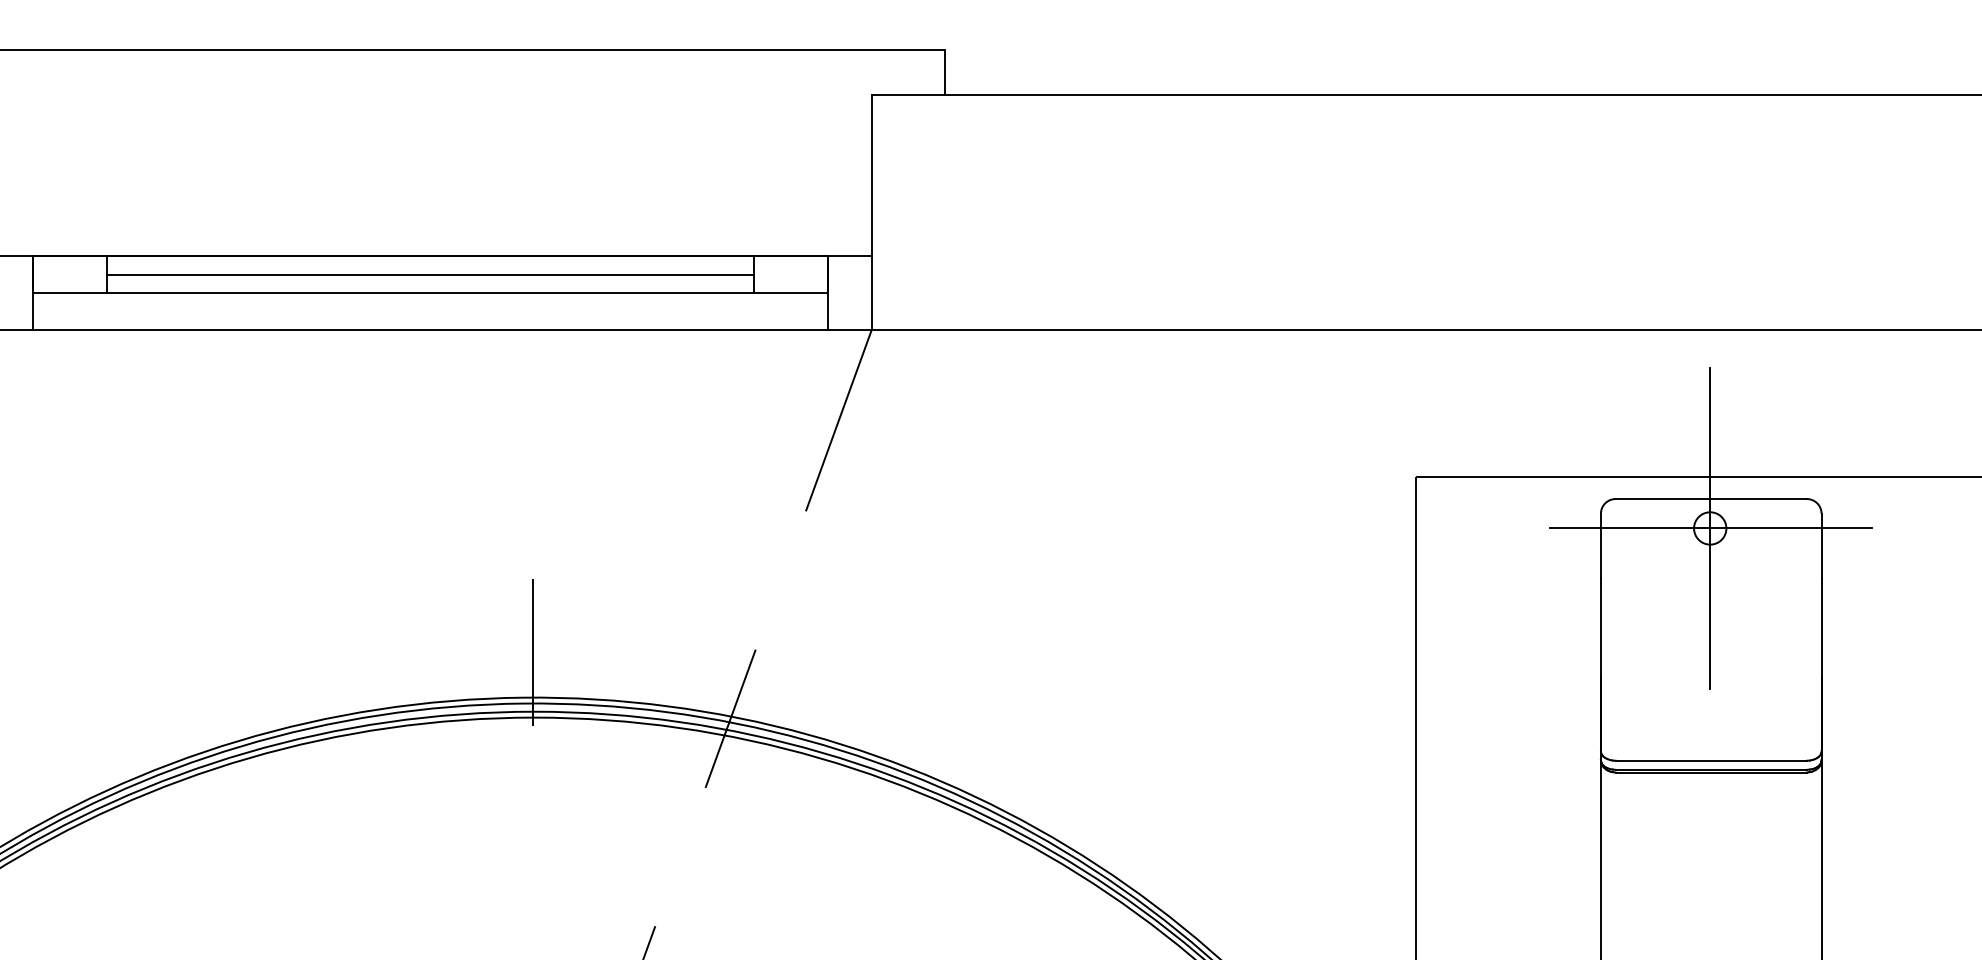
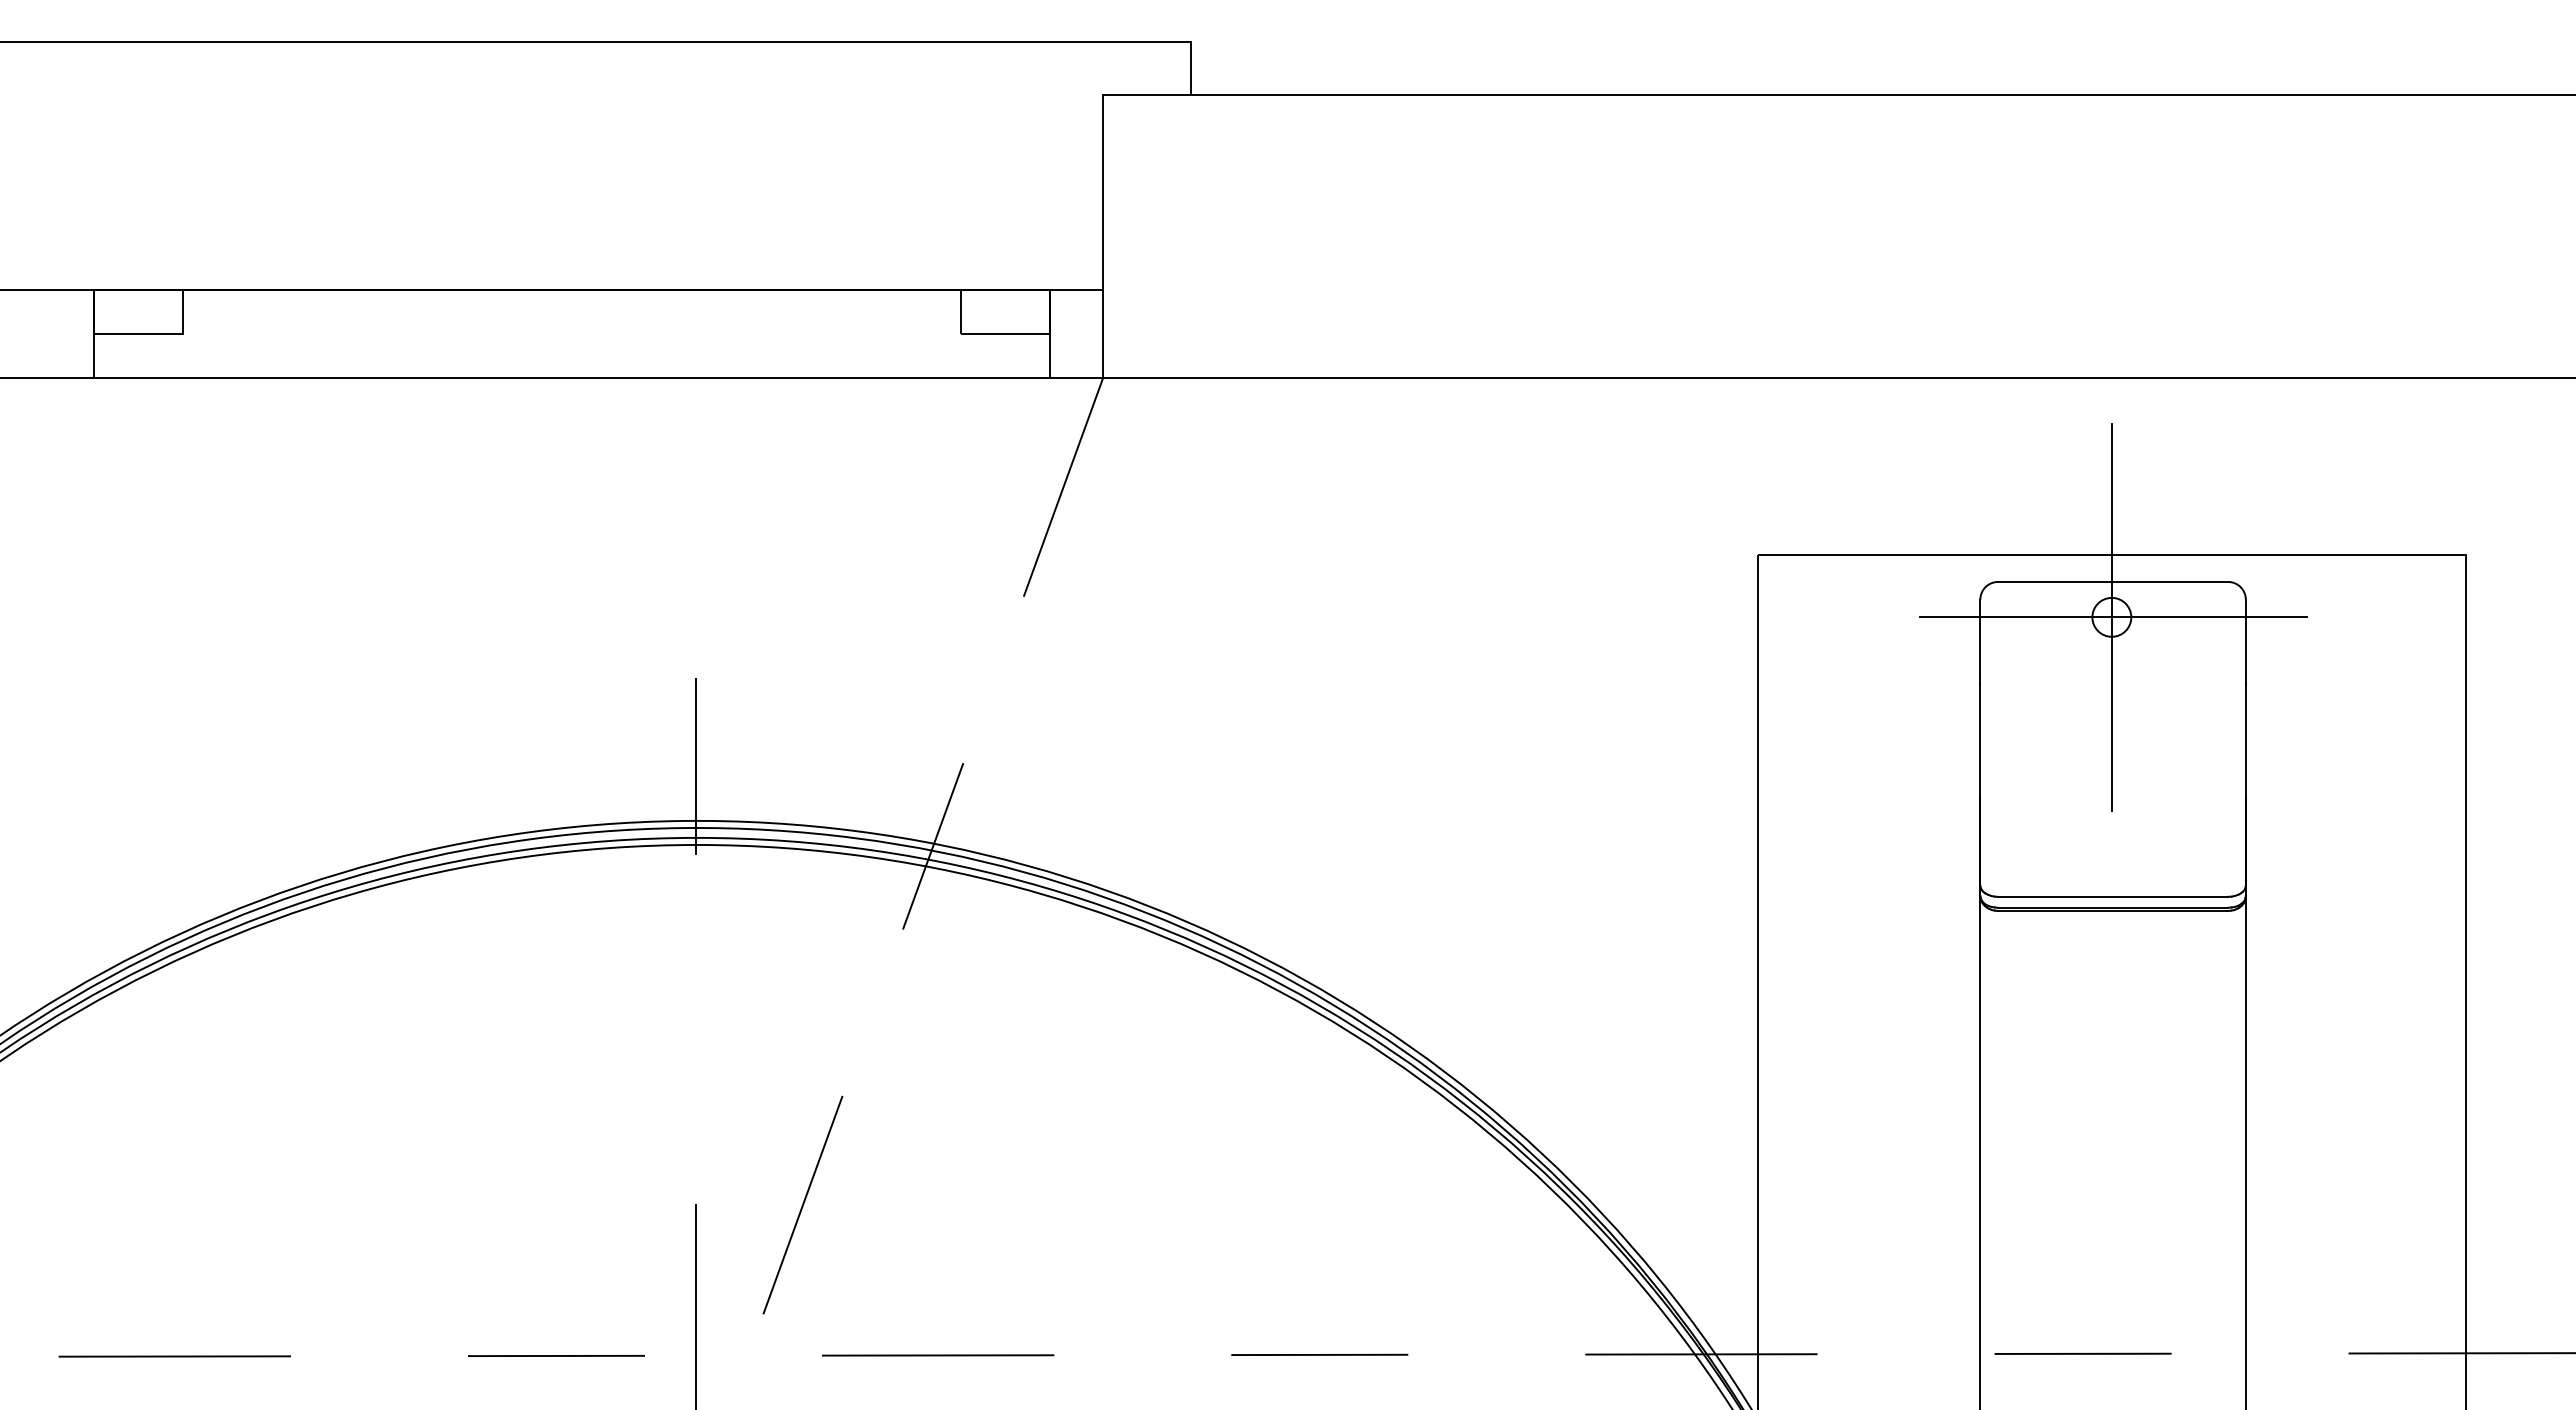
line: (430, 275) -> (571, 312), removed
line: (430, 293) -> (571, 334), removed

